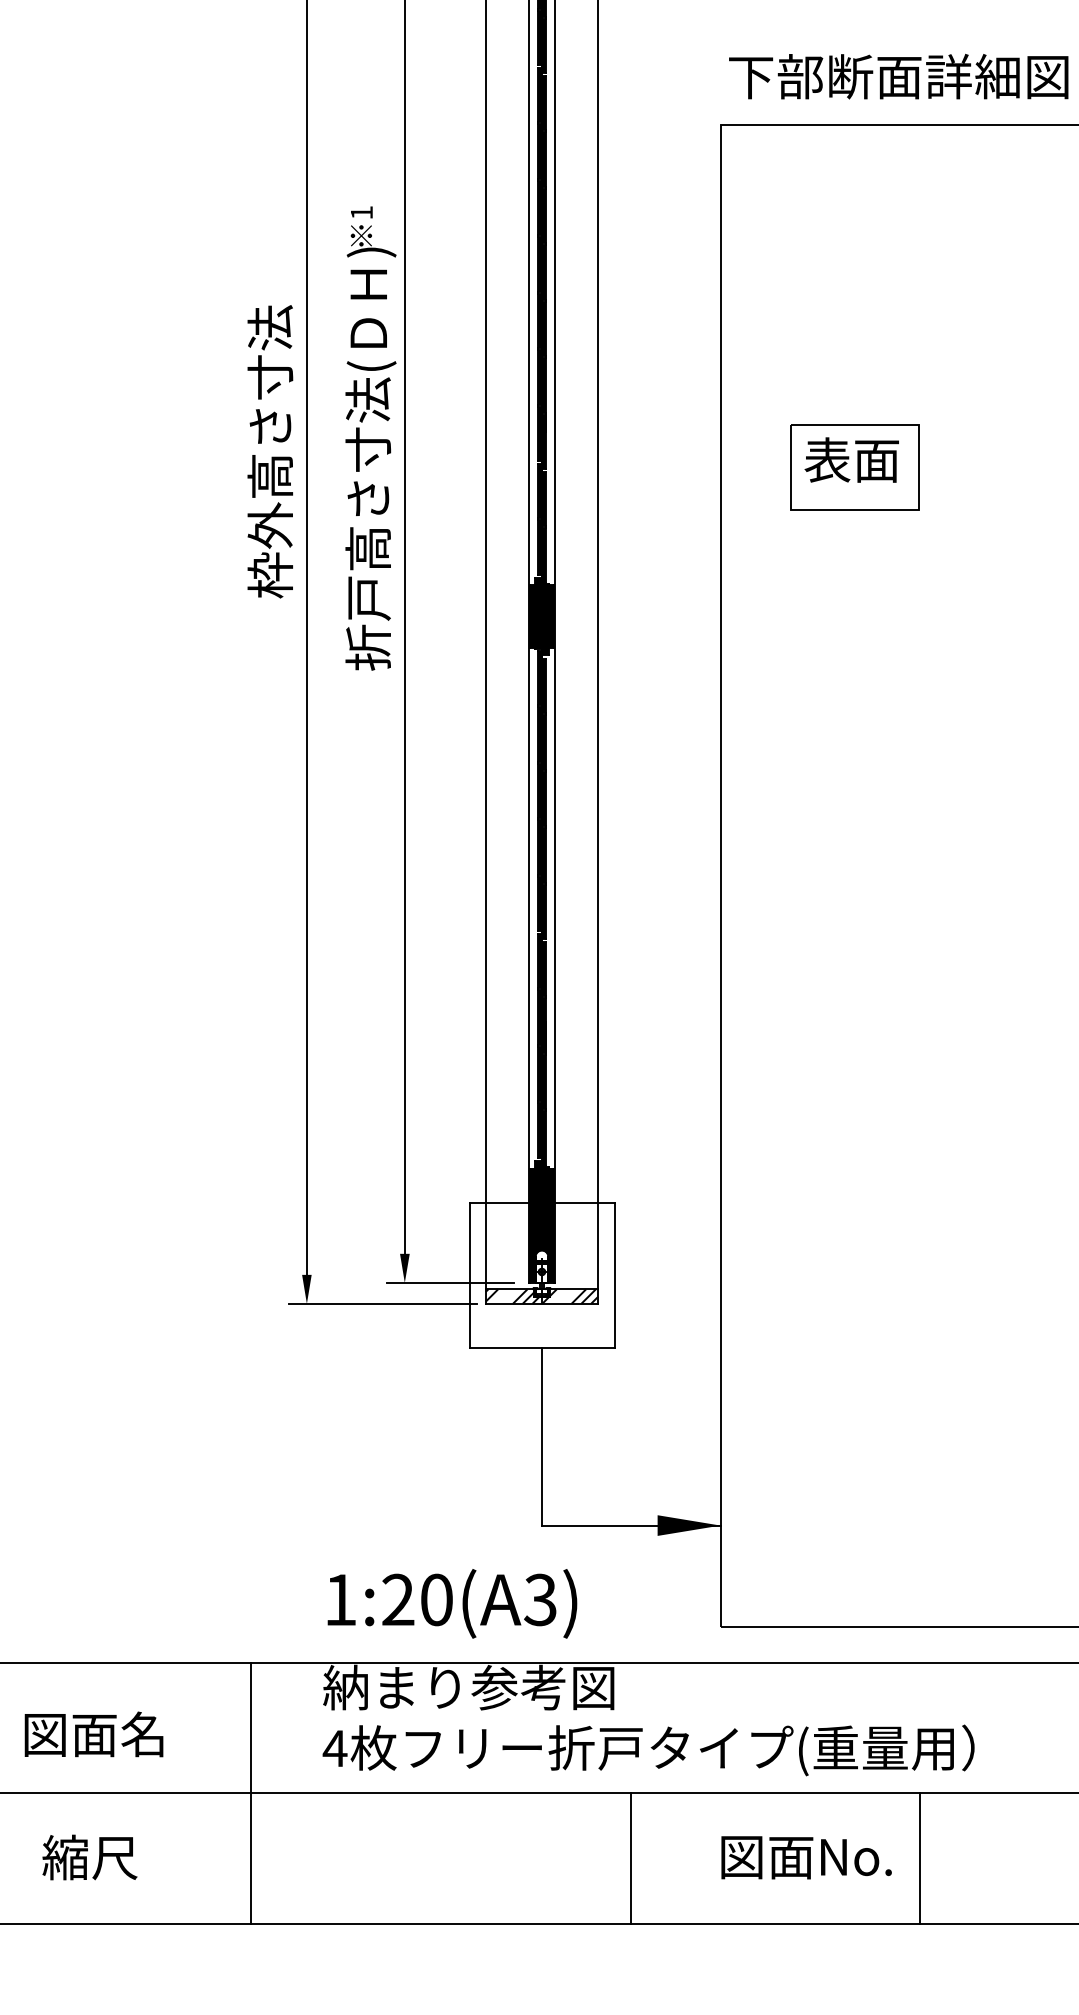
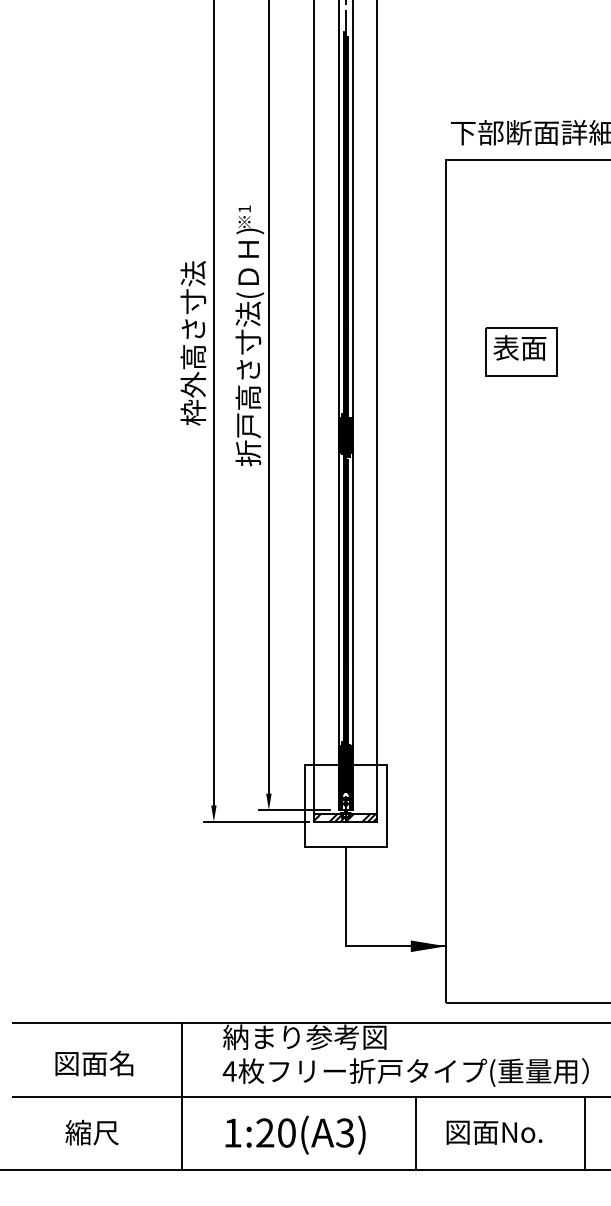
text: (452, 1602) -> (295, 1134), moved
line: (630, 1857) -> (415, 1132), moved
line: (920, 1857) -> (585, 1132), moved

